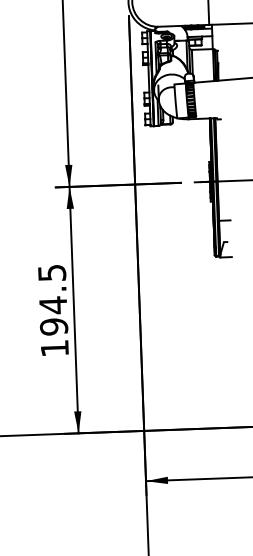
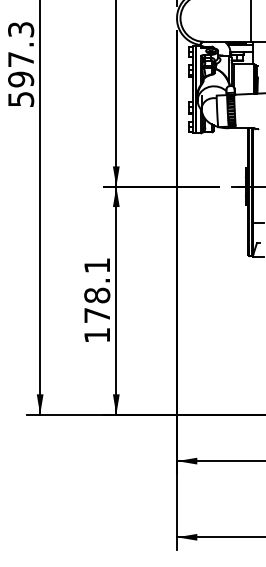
text: (53, 299) -> (97, 290), 194.5 -> 178.1

